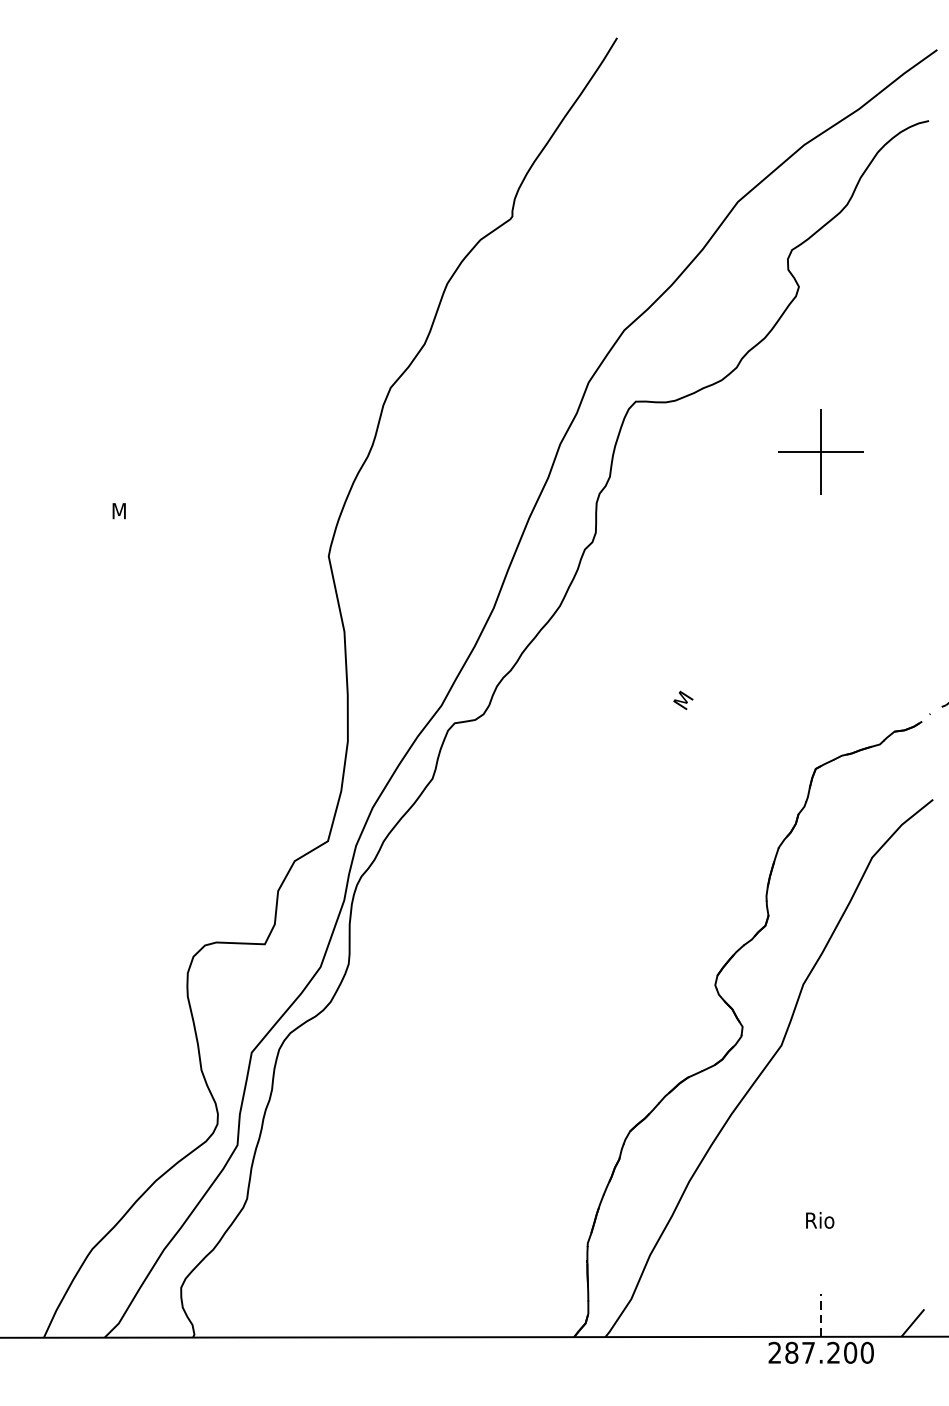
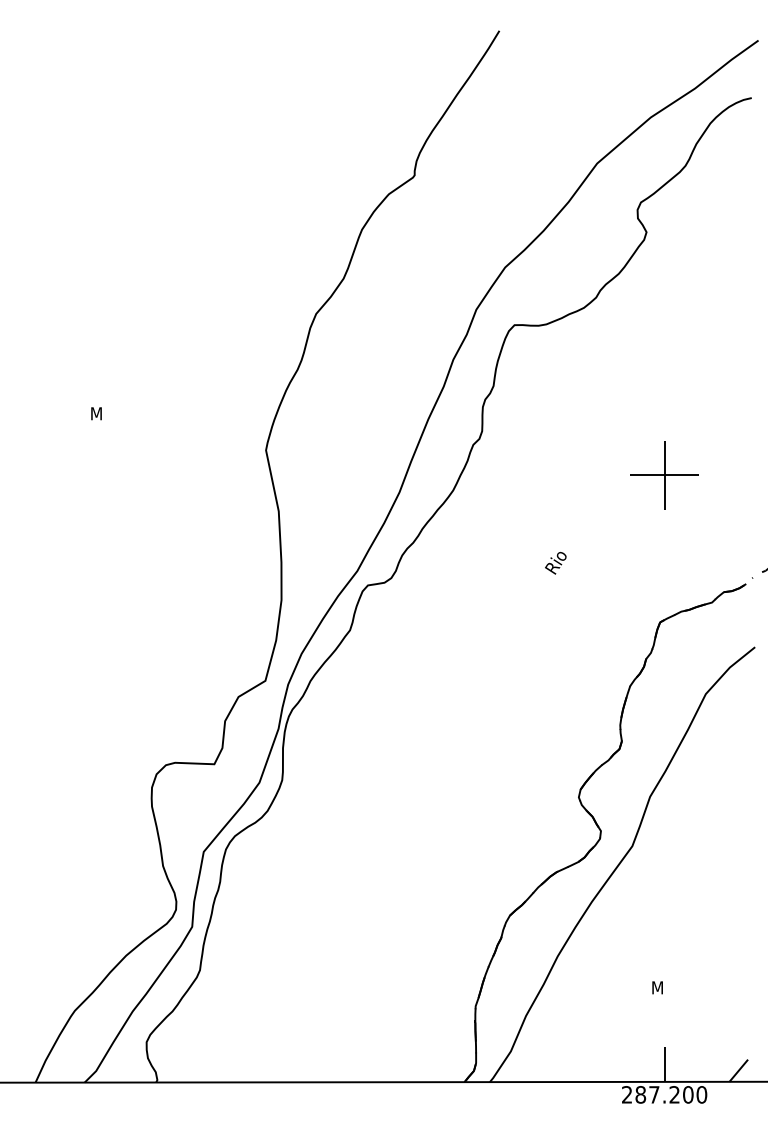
part: (821, 452) -> (664, 475), moved
text: (687, 692) -> (556, 560), M -> Rio
text: (821, 1220) -> (664, 987), Rio -> M
line: (821, 1315) -> (664, 1064), dashed -> solid

